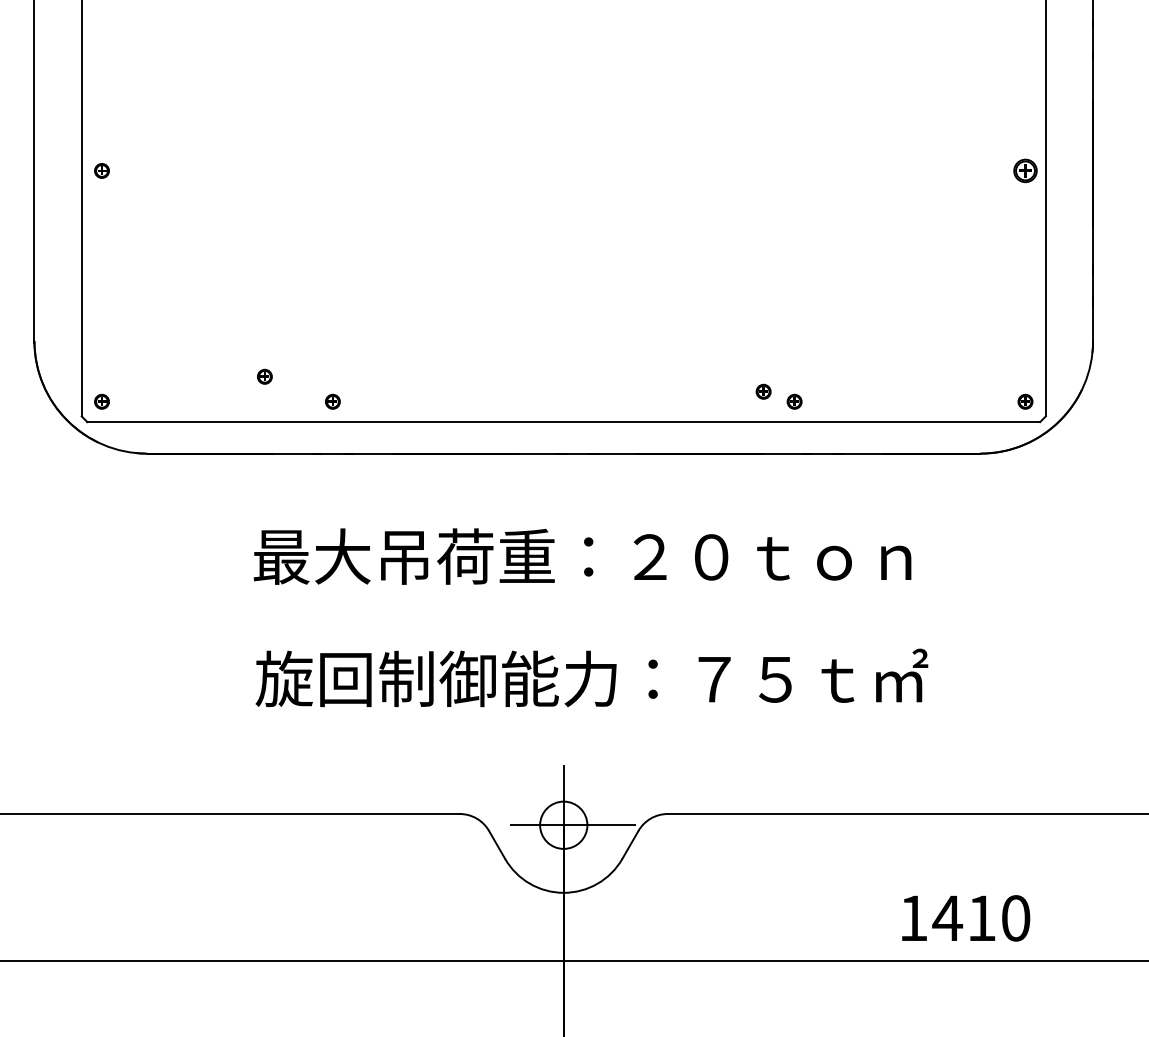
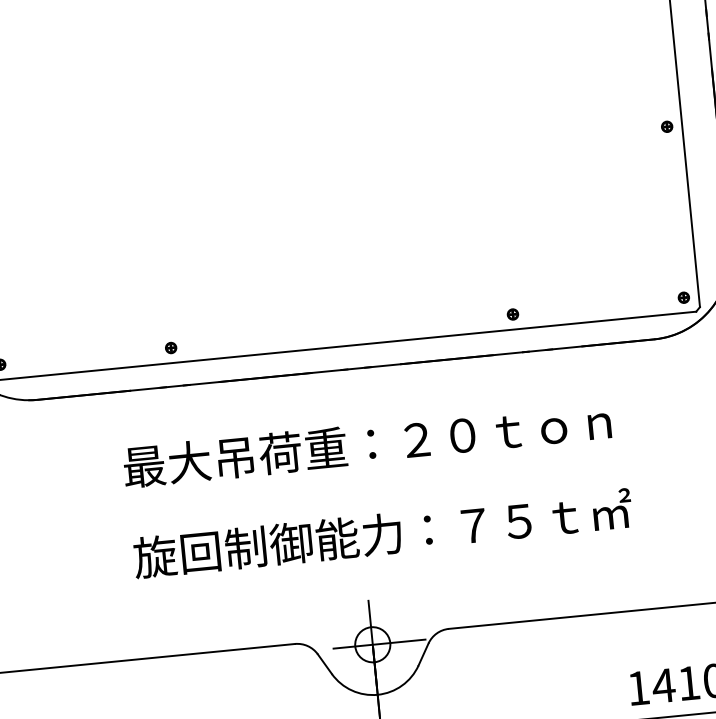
part: (1025, 170) -> (667, 126), size x0.62
part: (264, 376) -> (118, 334), removed
part: (763, 391) -> (489, 309), removed

